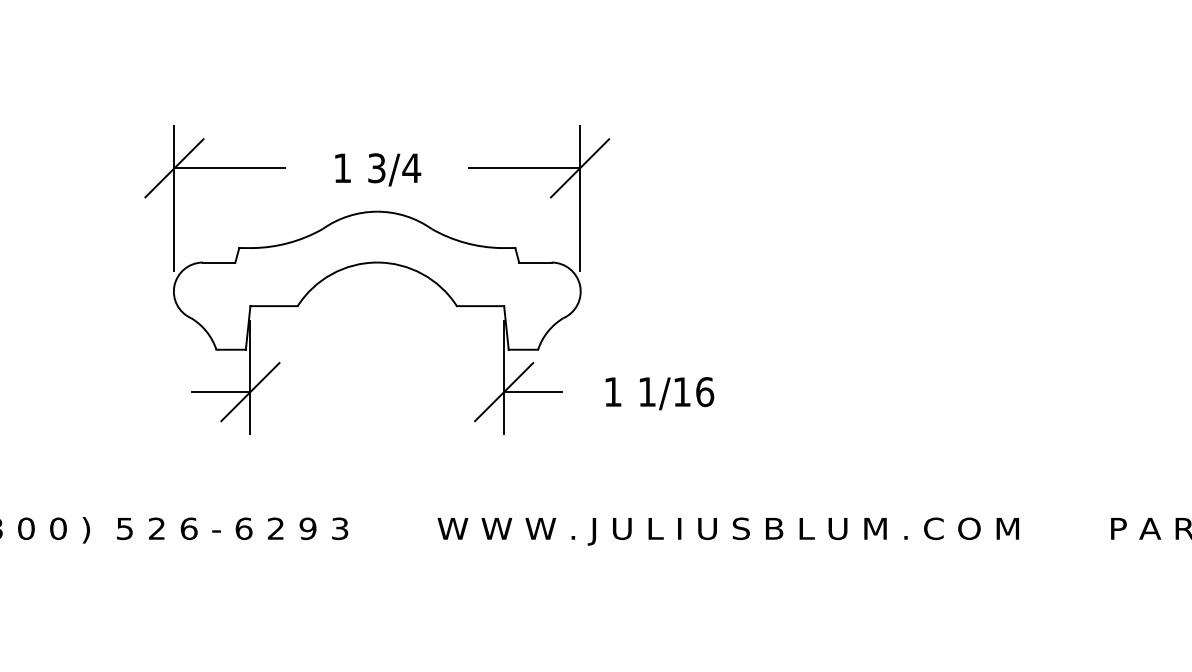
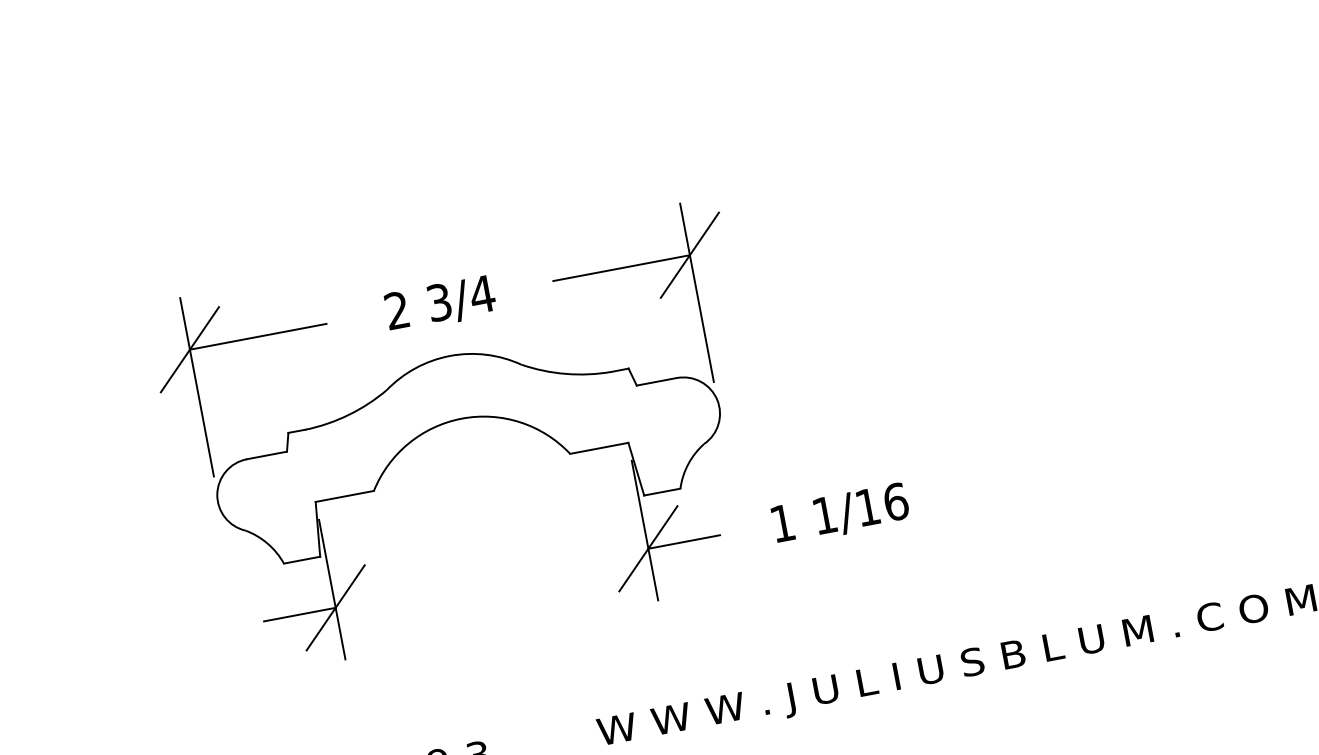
text: (342, 167) -> (396, 309), 1 -> 2

